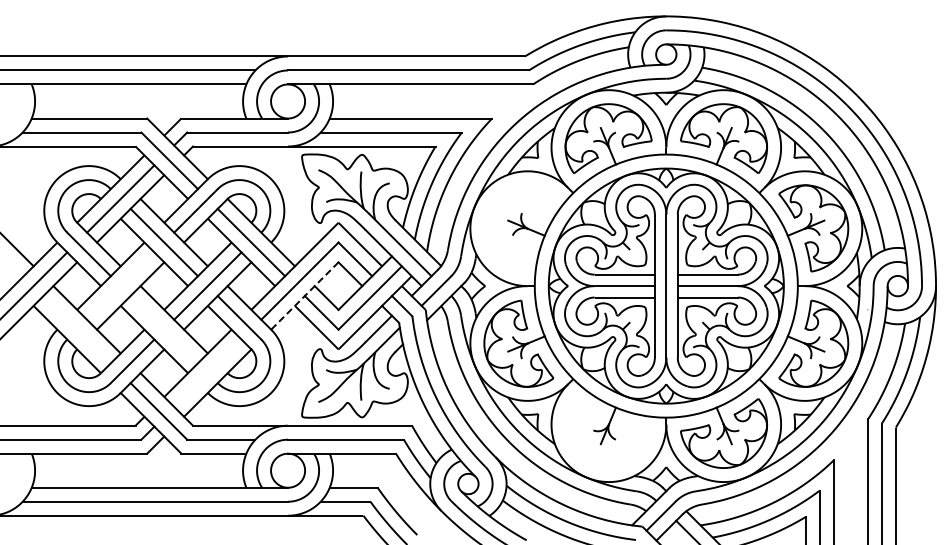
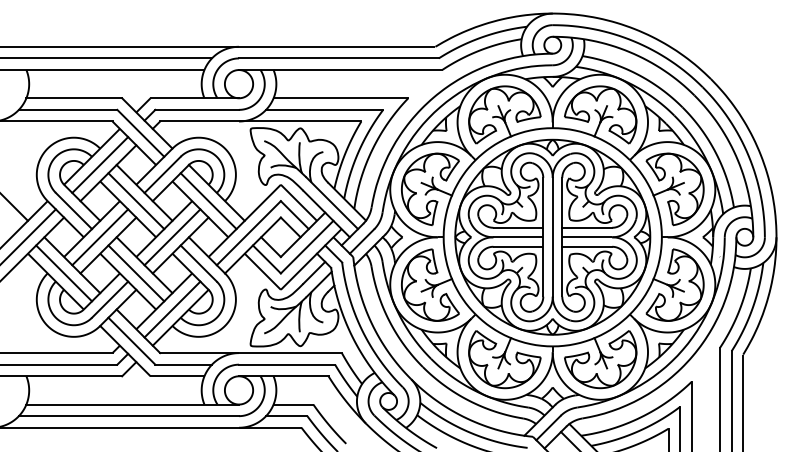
part: (519, 241) -> (430, 200), added
line: (120, 285) -> (100, 236), added
line: (304, 296) -> (252, 245), dashed -> solid
line: (76, 329) -> (63, 273), added
line: (163, 329) -> (135, 273), added
line: (207, 372) -> (172, 308), added
part: (621, 432) -> (515, 358), added

